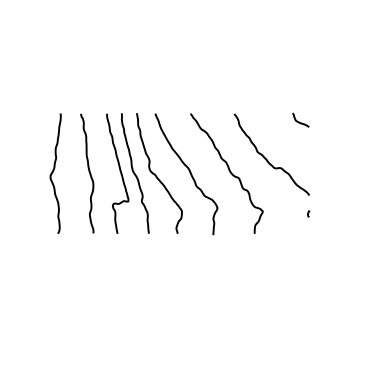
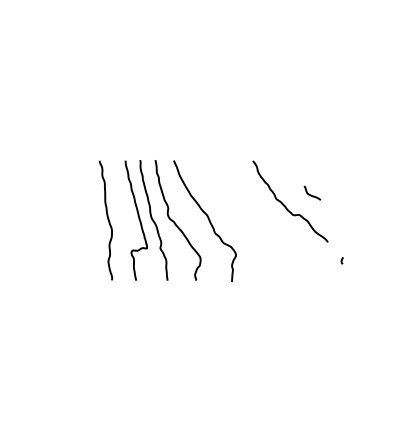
curve: (299, 121) -> (311, 194), moved
curve: (53, 171) -> (72, 218), removed
curve: (228, 171) -> (247, 218), removed
curve: (307, 213) -> (341, 260), moved

